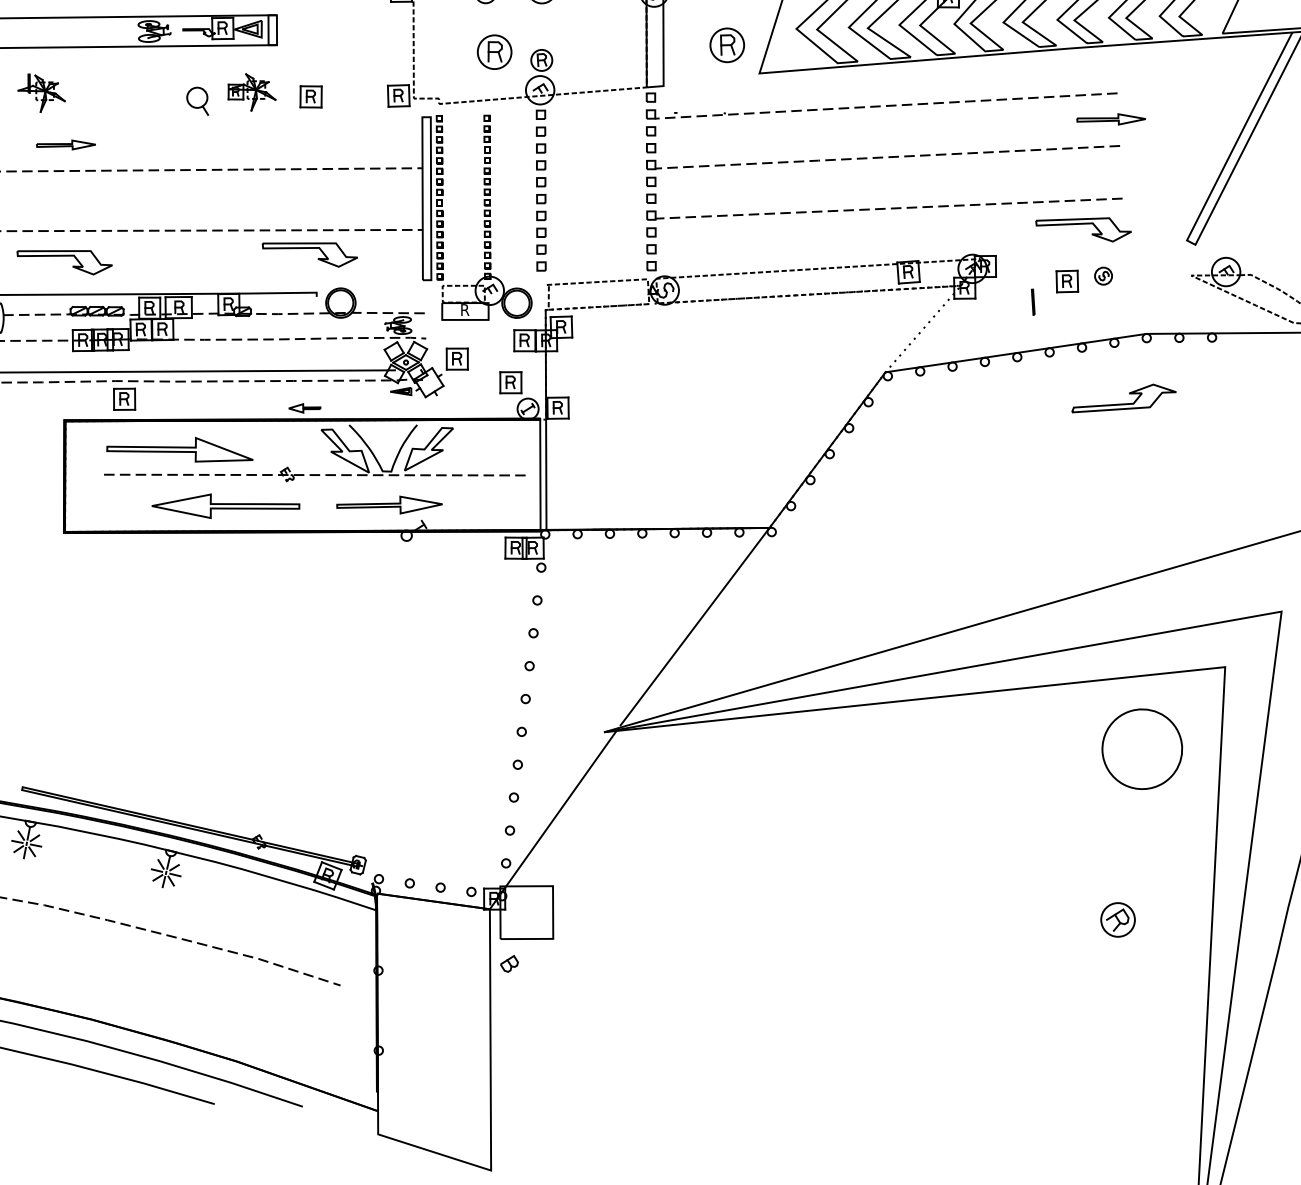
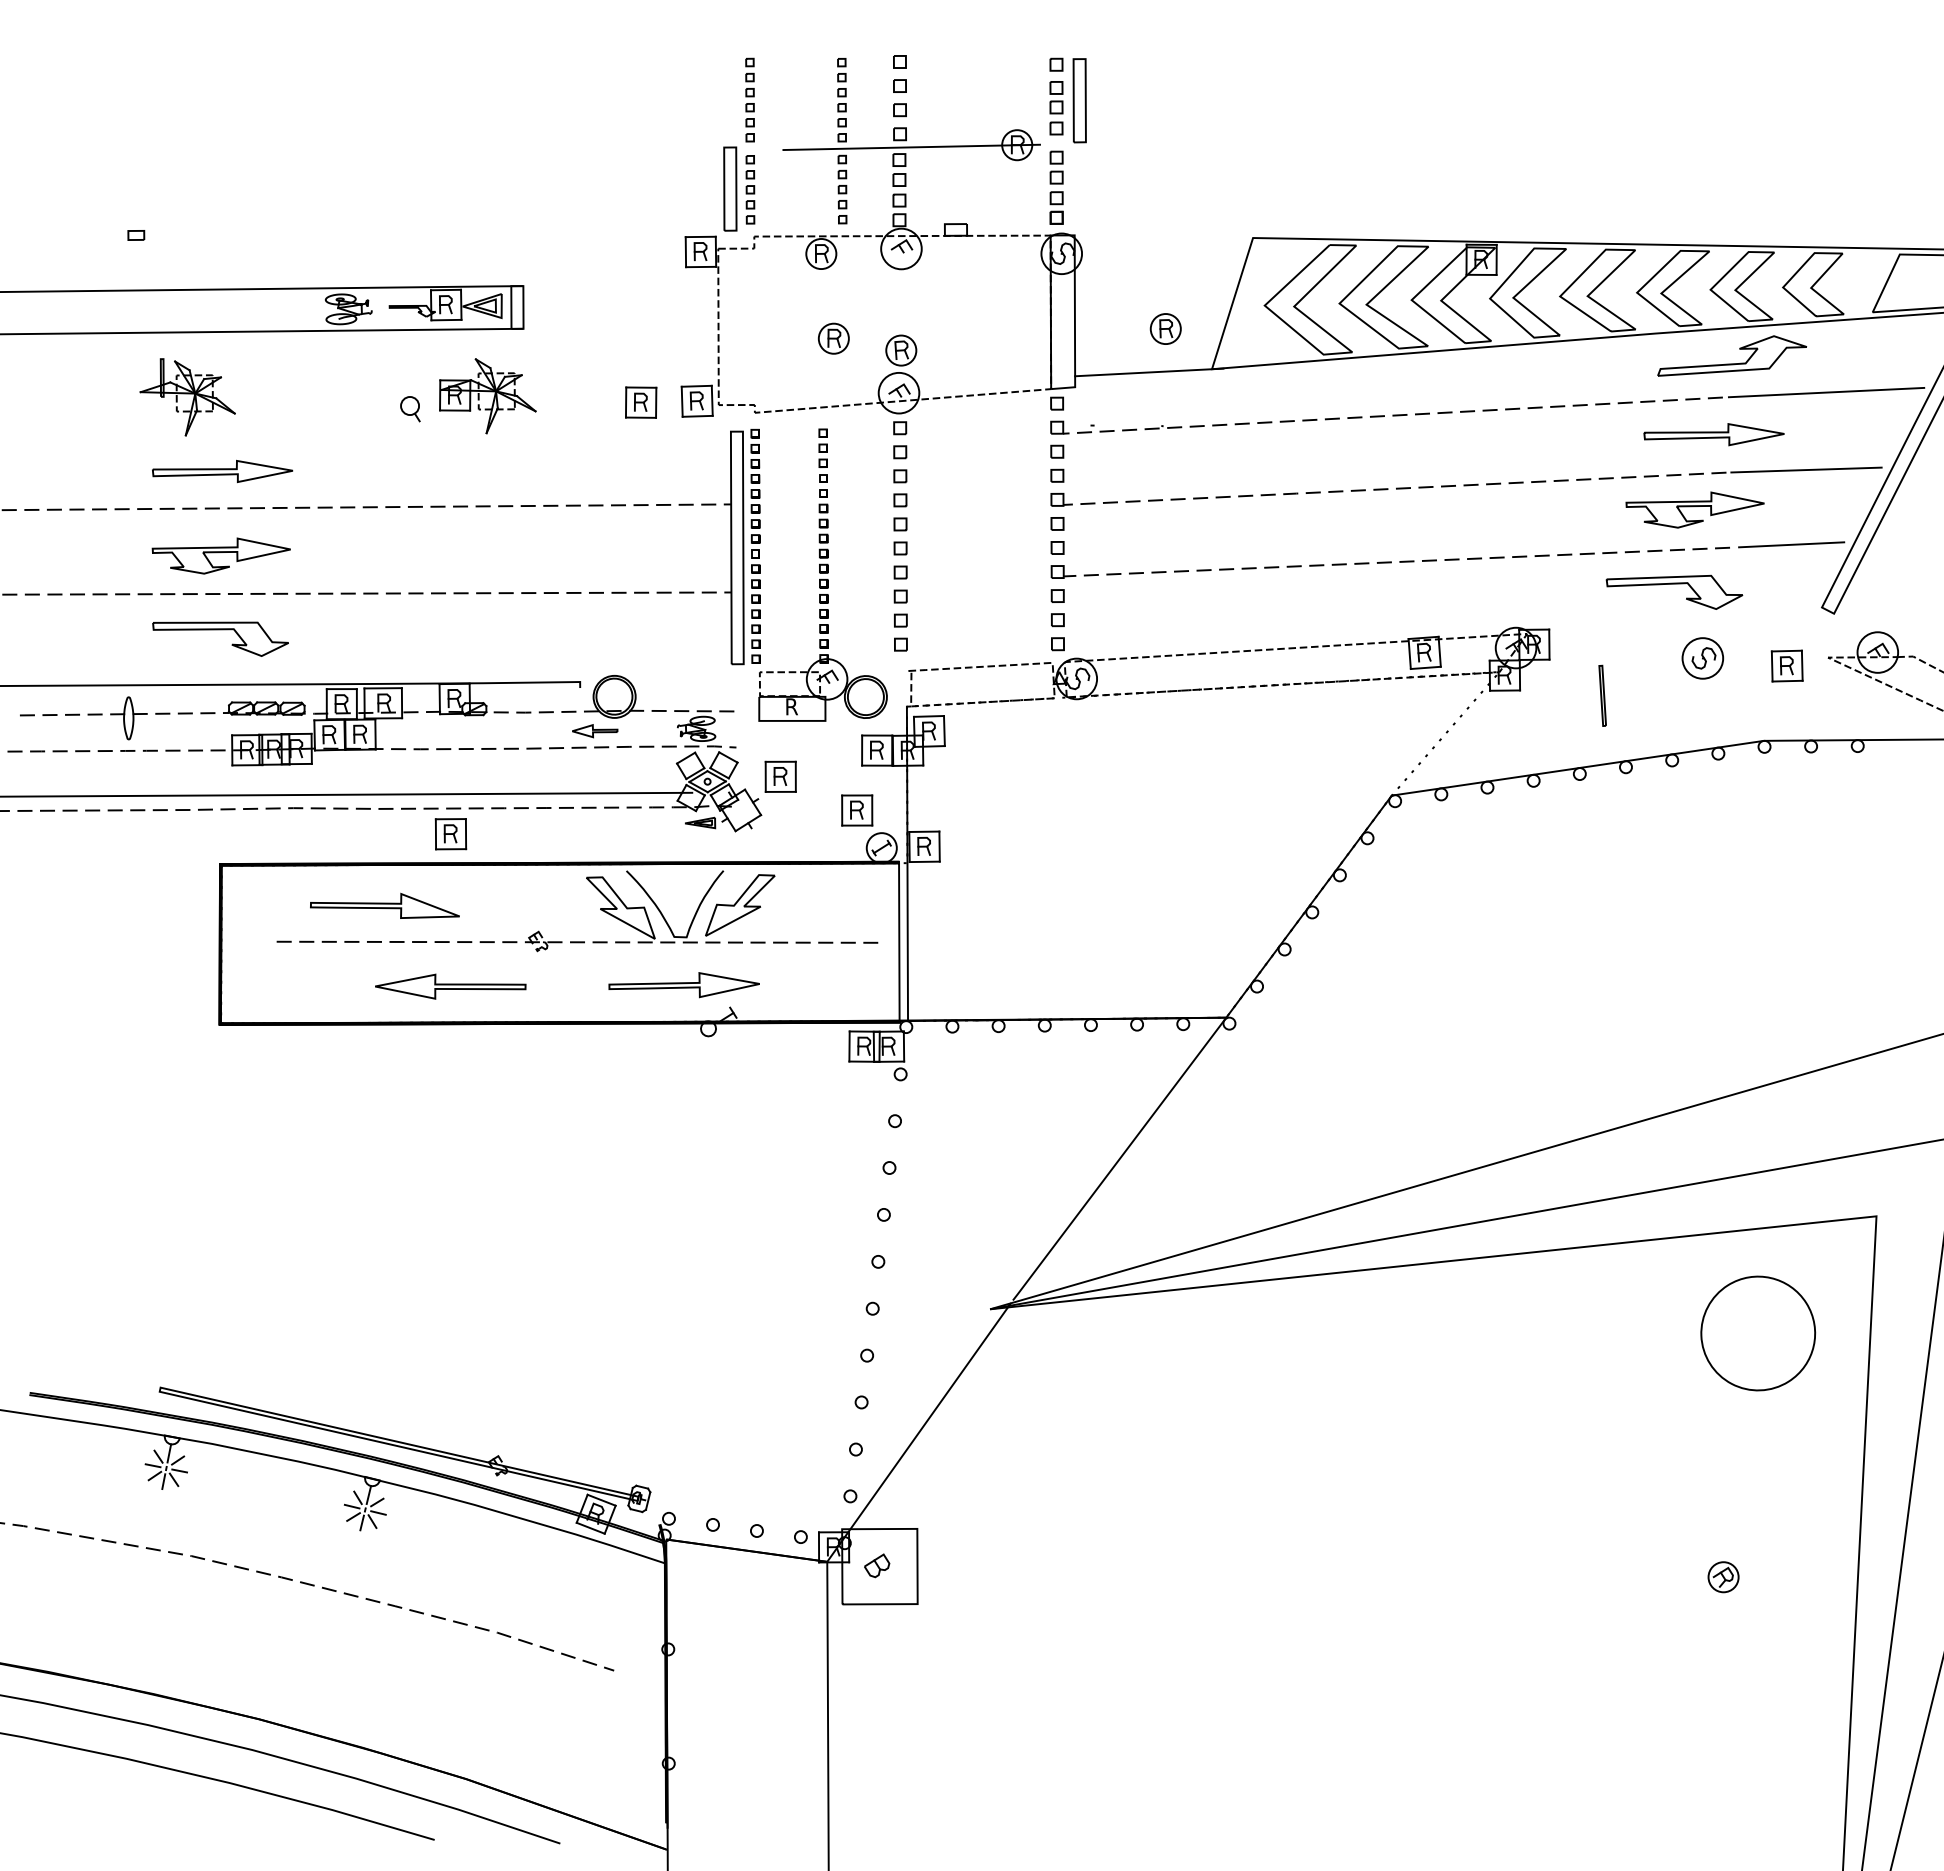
part: (726, 44) -> (1165, 328), size x0.62
part: (494, 51) -> (833, 338), size x0.62
line: (715, 75) -> (1149, 372), added
line: (1190, 89) -> (1826, 392), added
part: (251, 92) -> (487, 396), size x1.43
part: (41, 93) -> (187, 397), size x1.43
part: (311, 96) -> (641, 402), moved
part: (197, 101) -> (410, 409), size x0.62
part: (1110, 119) -> (1713, 434), size x1.43
line: (1176, 143) -> (1806, 469), added
part: (66, 144) -> (222, 470), size x1.67
part: (1097, 171) -> (1694, 509), added
line: (1165, 196) -> (1791, 544), added
part: (64, 204) -> (220, 555), added
part: (309, 248) -> (570, 619), removed
part: (1103, 276) -> (1702, 658), size x1.67
part: (1066, 281) -> (1786, 665), moved
part: (1033, 302) -> (1602, 695), size x1.67
part: (124, 399) -> (450, 834), moved
part: (1124, 403) -> (1732, 363), moved
part: (305, 408) -> (595, 731), moved
part: (179, 449) -> (384, 905), size x0.71
part: (225, 506) -> (450, 986), size x0.71
part: (1117, 920) -> (1723, 1577), size x0.62
part: (509, 963) -> (877, 1565), moved

